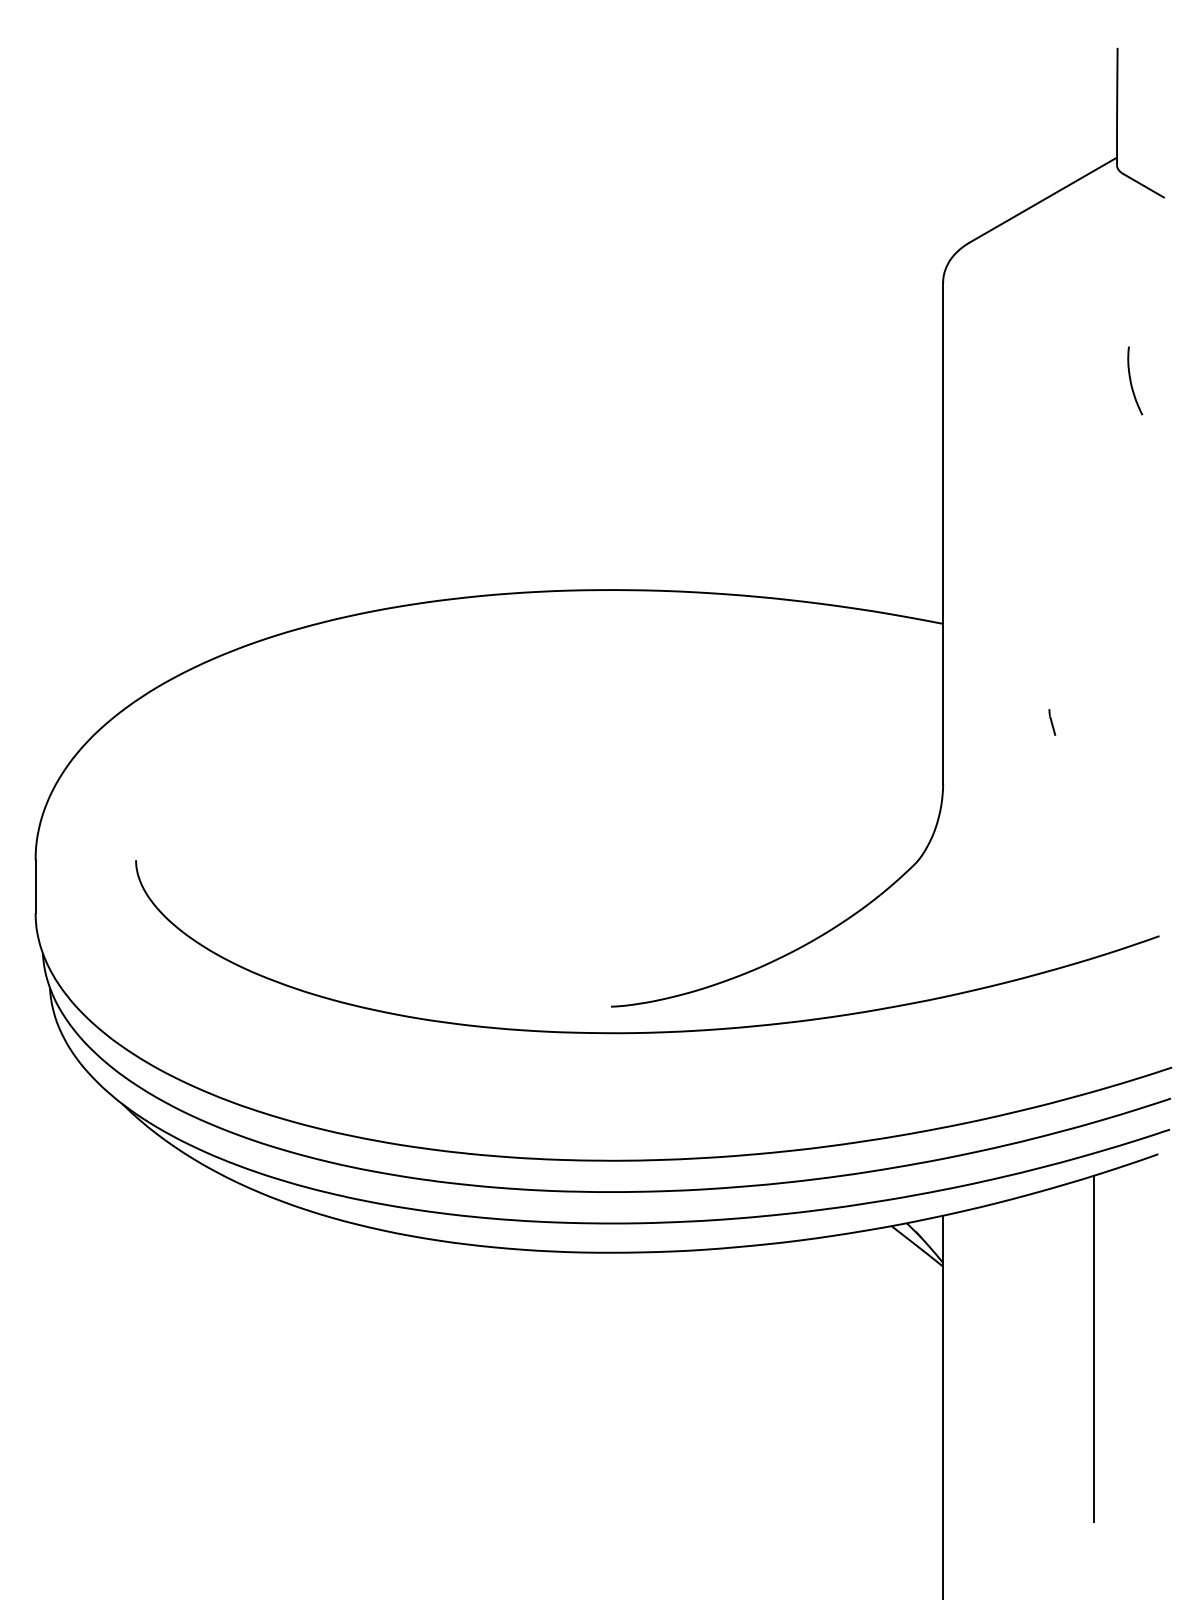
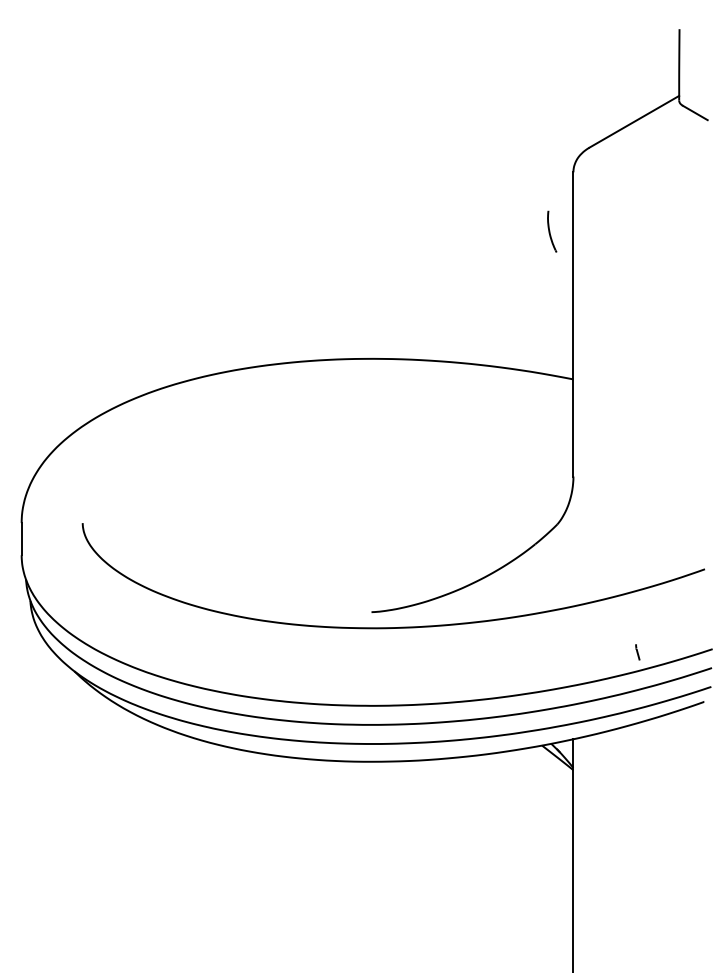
part: (1135, 380) -> (552, 231), moved
line: (1051, 722) -> (637, 652), moved
line: (1094, 1349) -> (665, 820), removed

